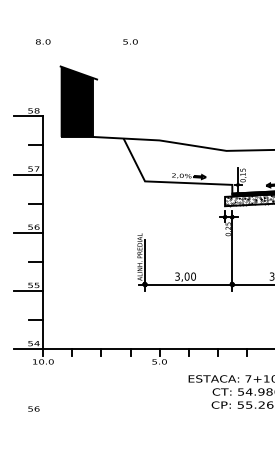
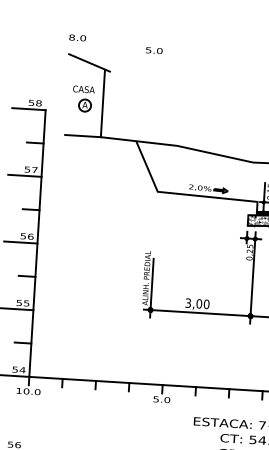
text: (43, 41) -> (78, 37), moved
text: (130, 41) -> (154, 50), moved
fill: (76, 101) -> (84, 95), removed

